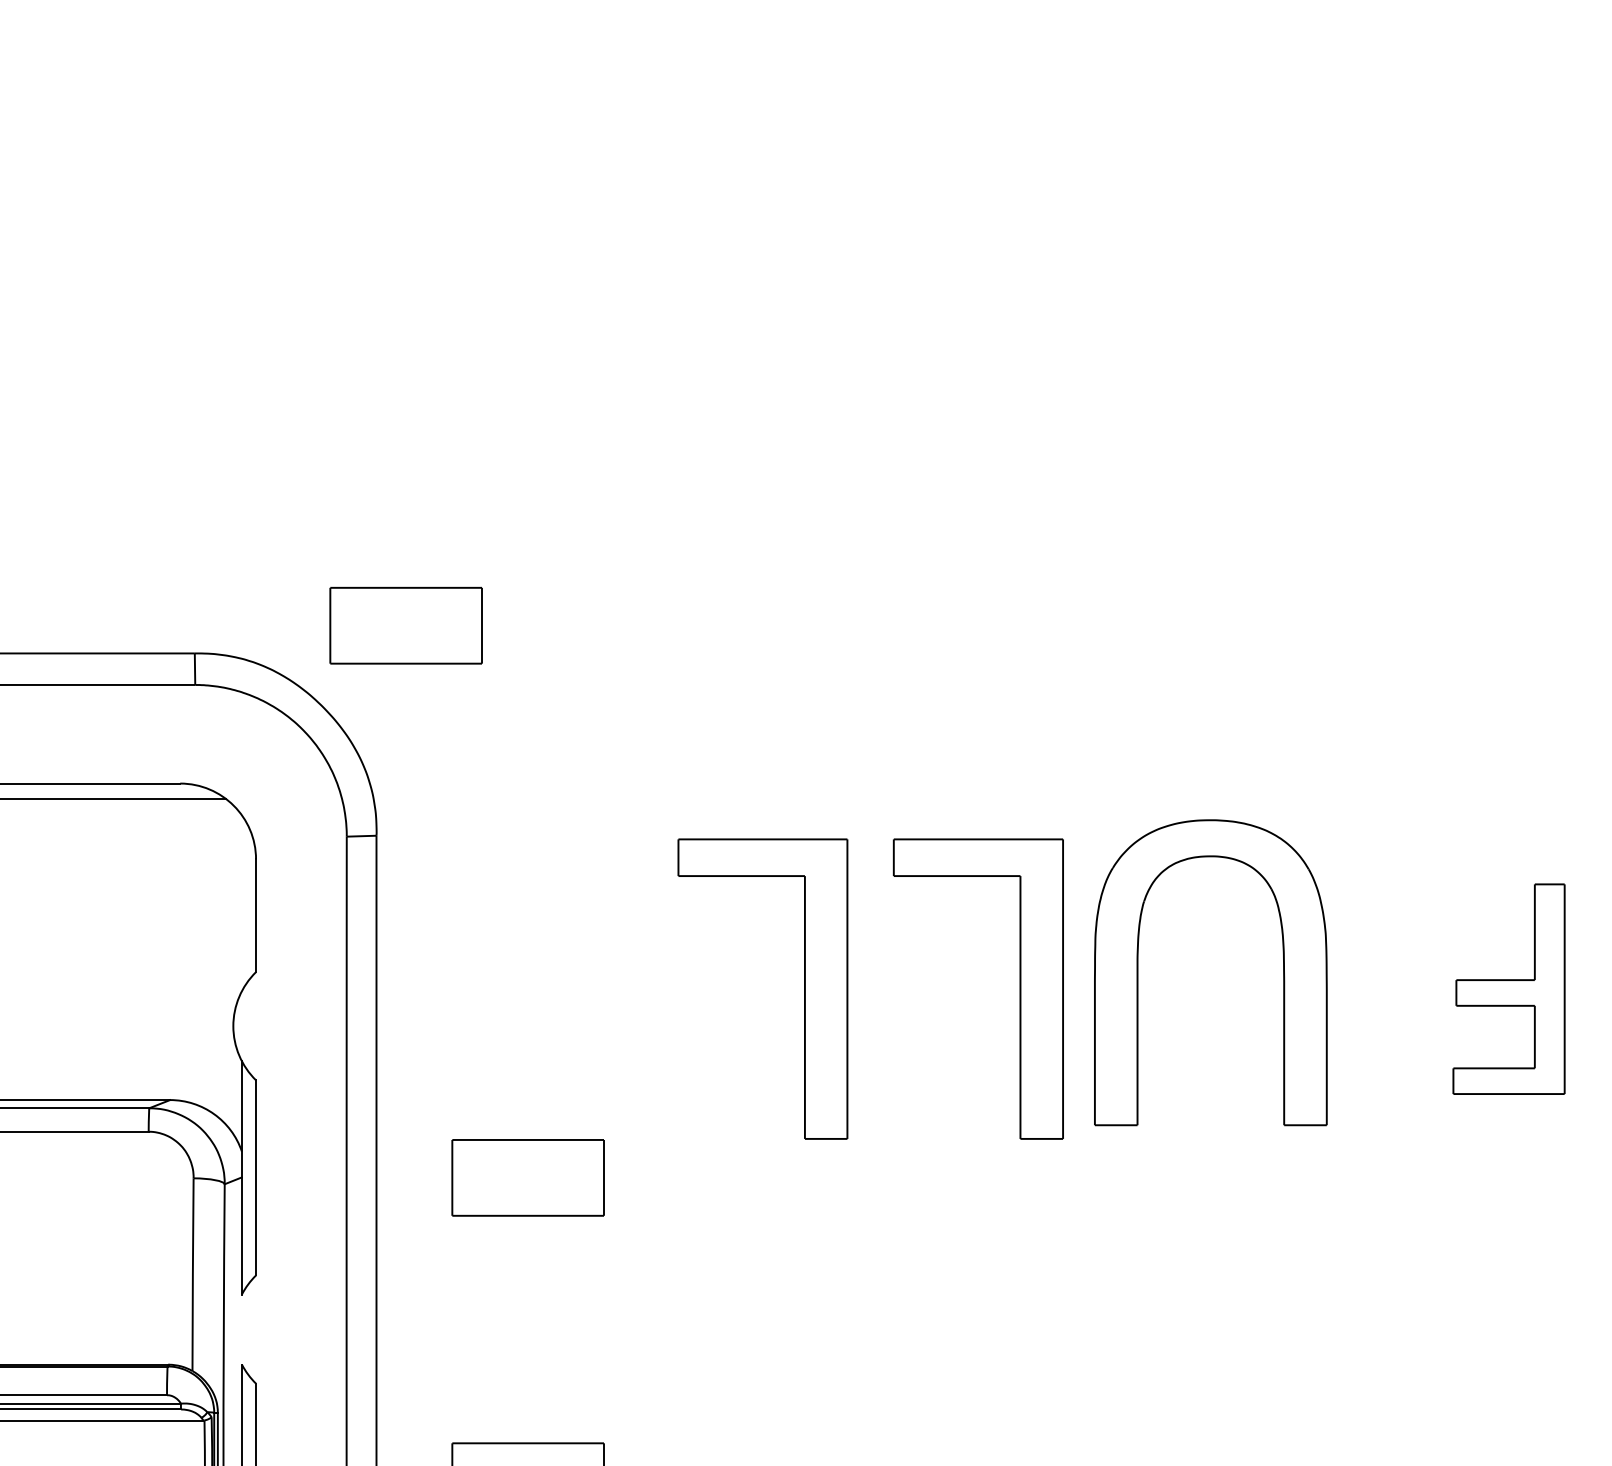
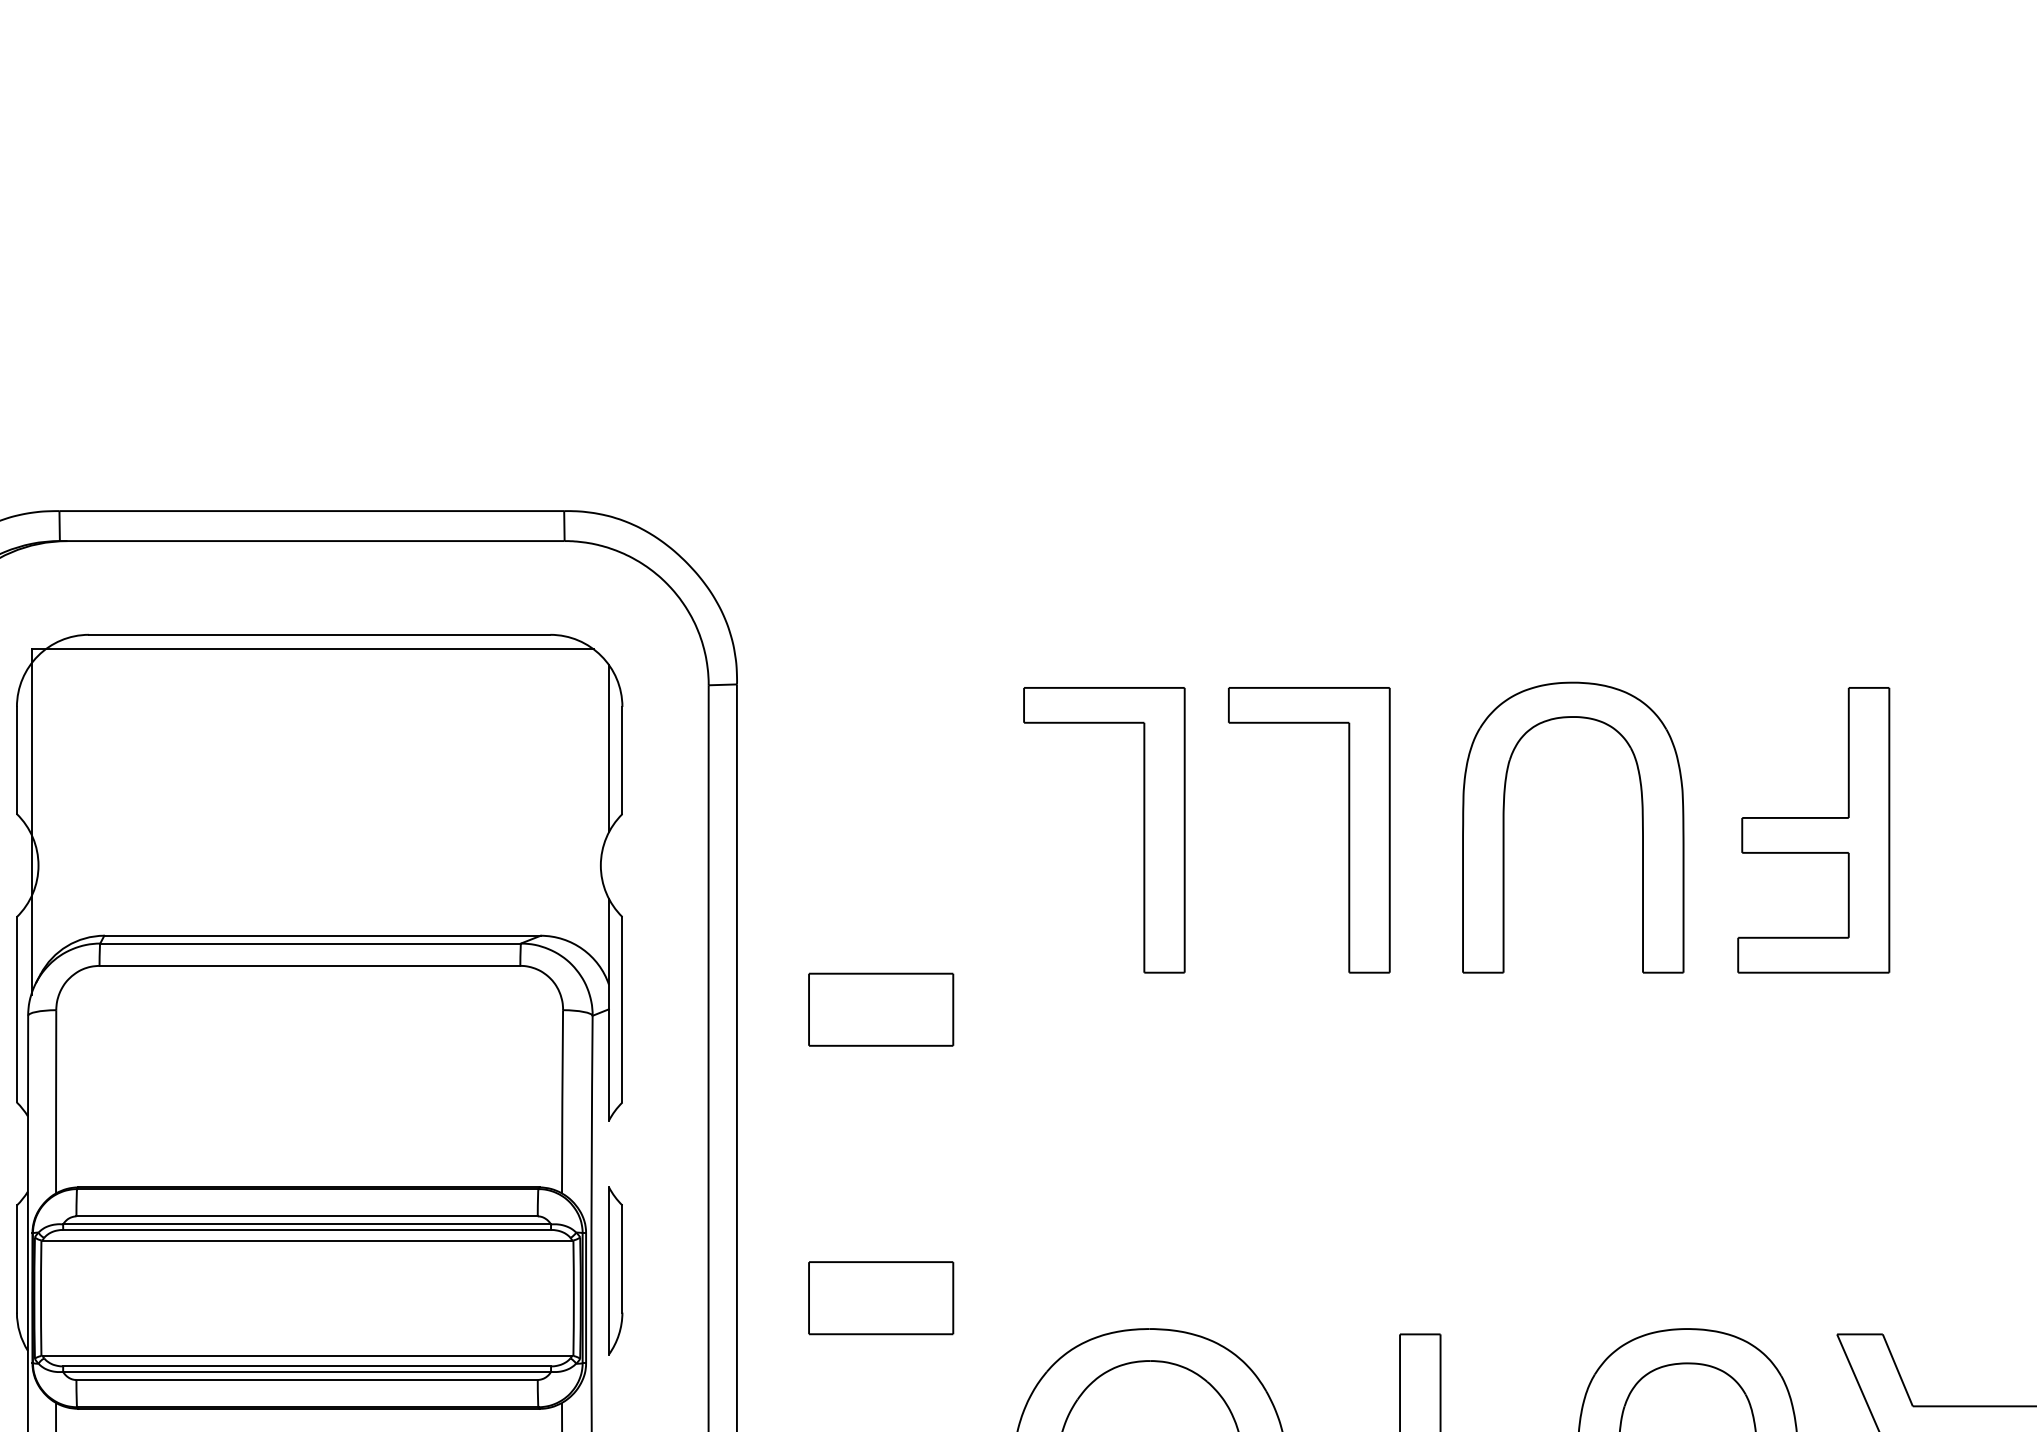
part: (406, 625) -> (765, 484), removed
line: (241, 903) -> (608, 748), added
part: (1282, 963) -> (1641, 818), moved
part: (1508, 989) -> (1813, 830), size x1.43

